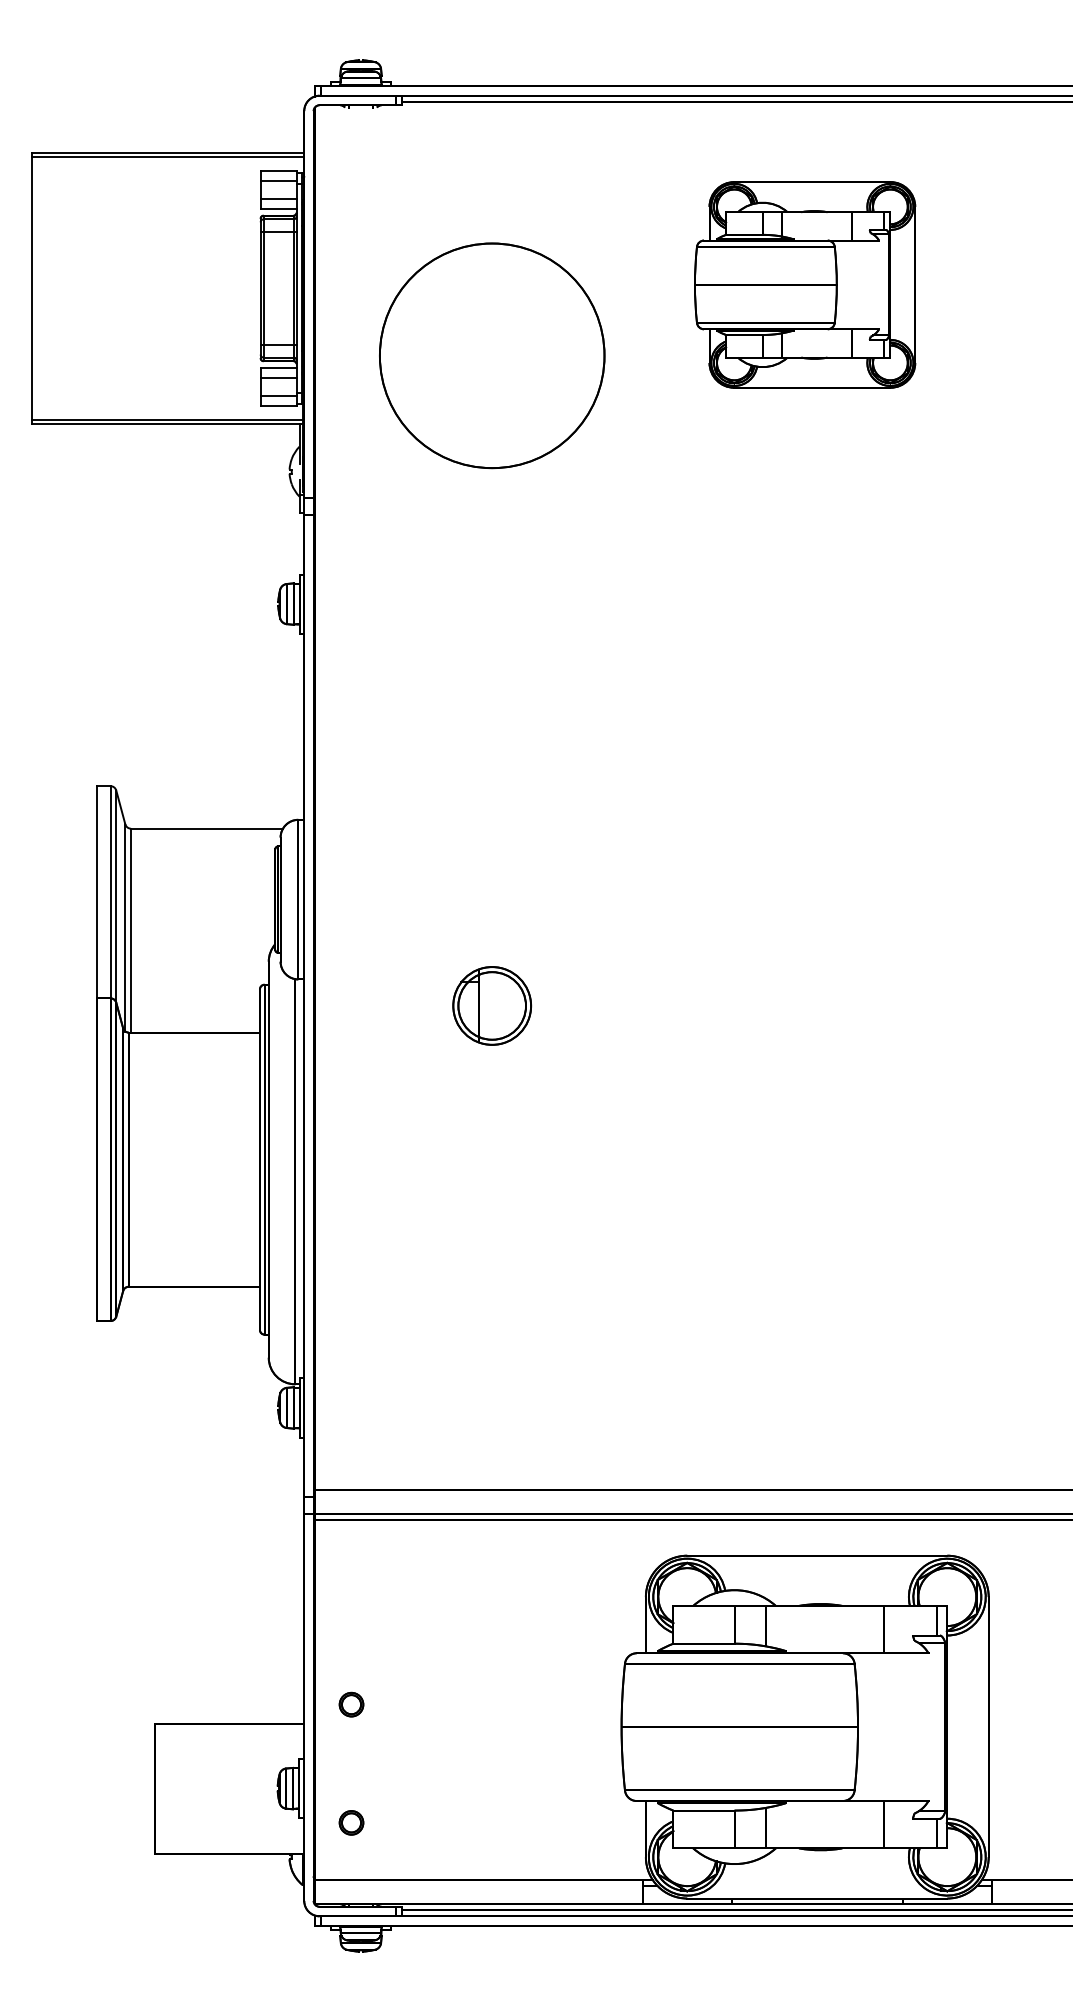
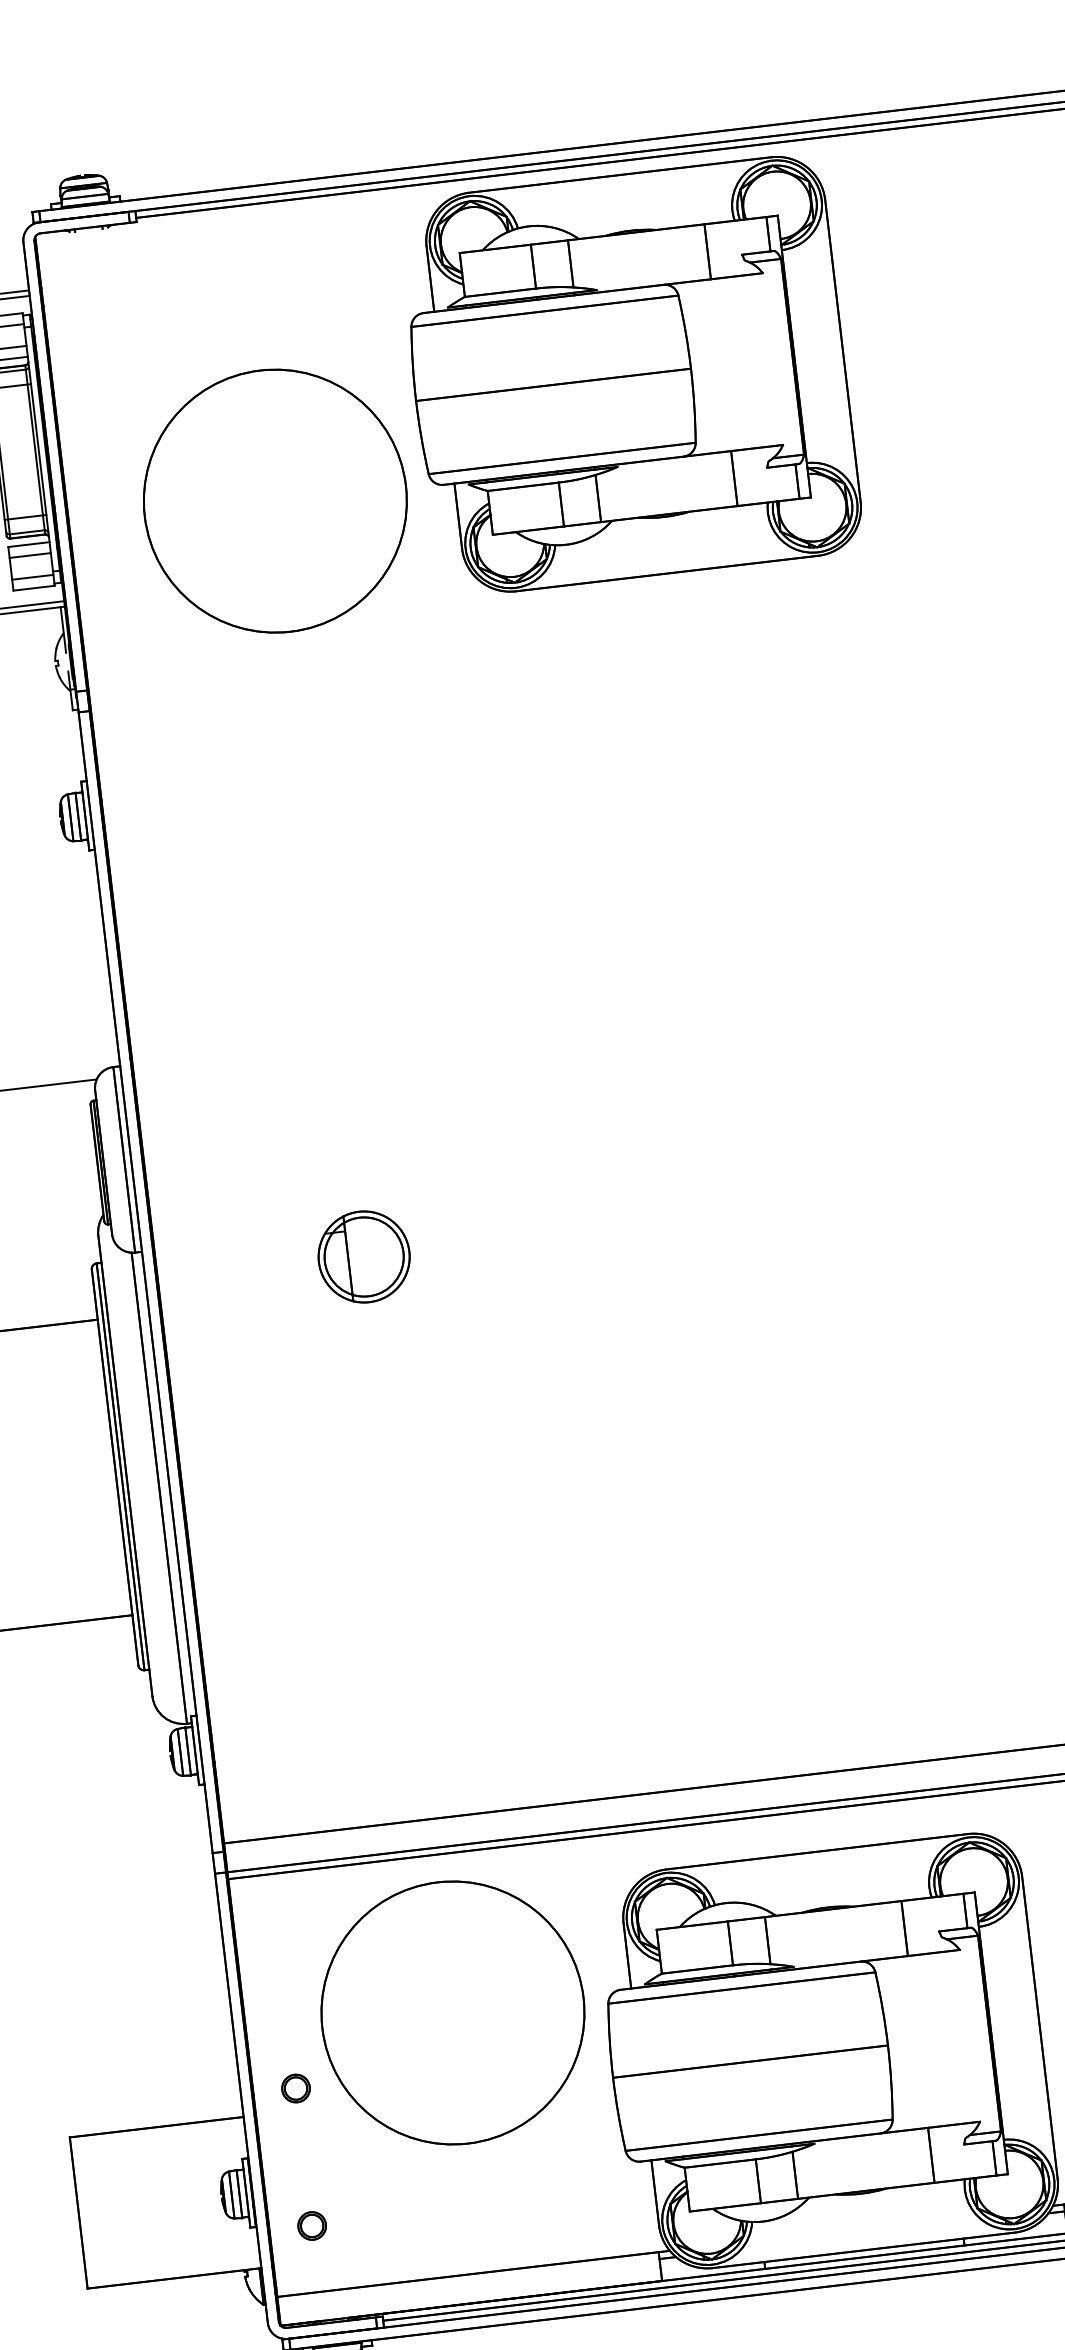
part: (804, 284) -> (628, 375), size x1.67
part: (492, 1656) -> (453, 2013), added

